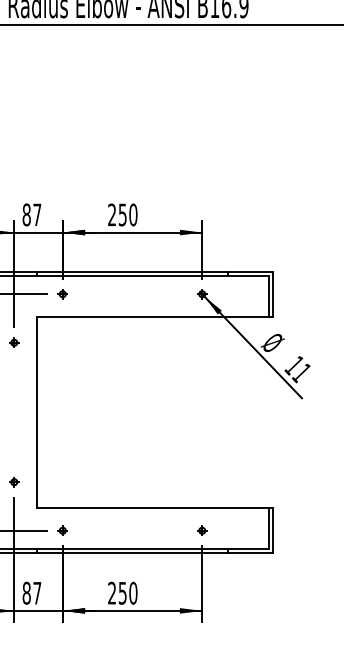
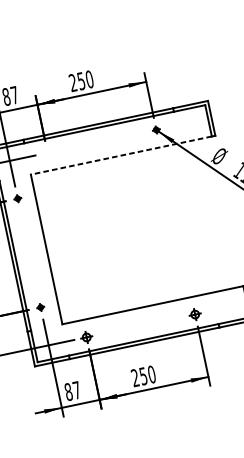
part: (62, 294) -> (47, 153), removed
line: (152, 316) -> (121, 155), solid -> dashed
part: (62, 530) -> (86, 337), size x1.6
part: (202, 530) -> (195, 314), size x1.6

